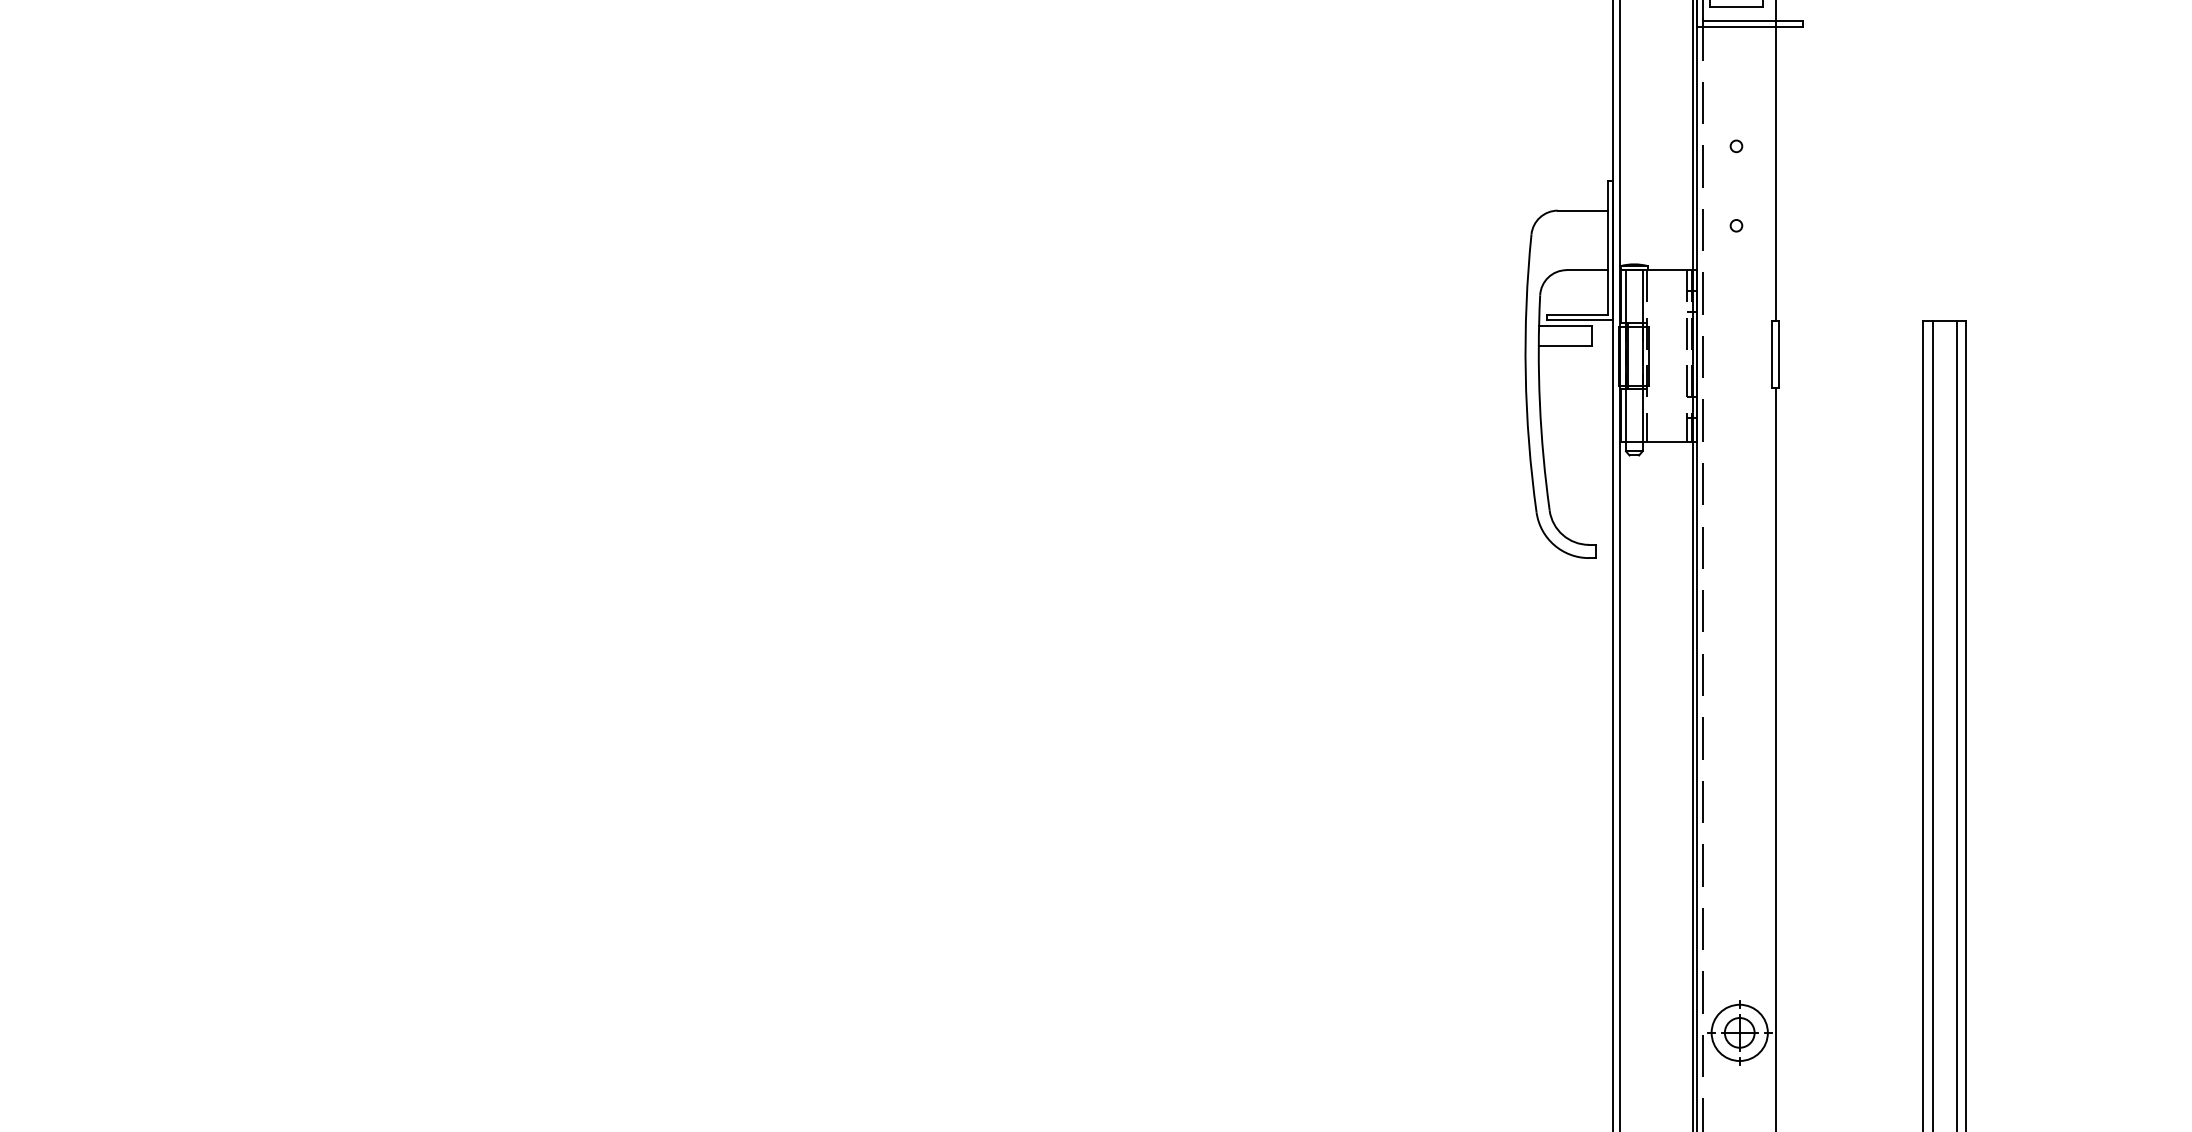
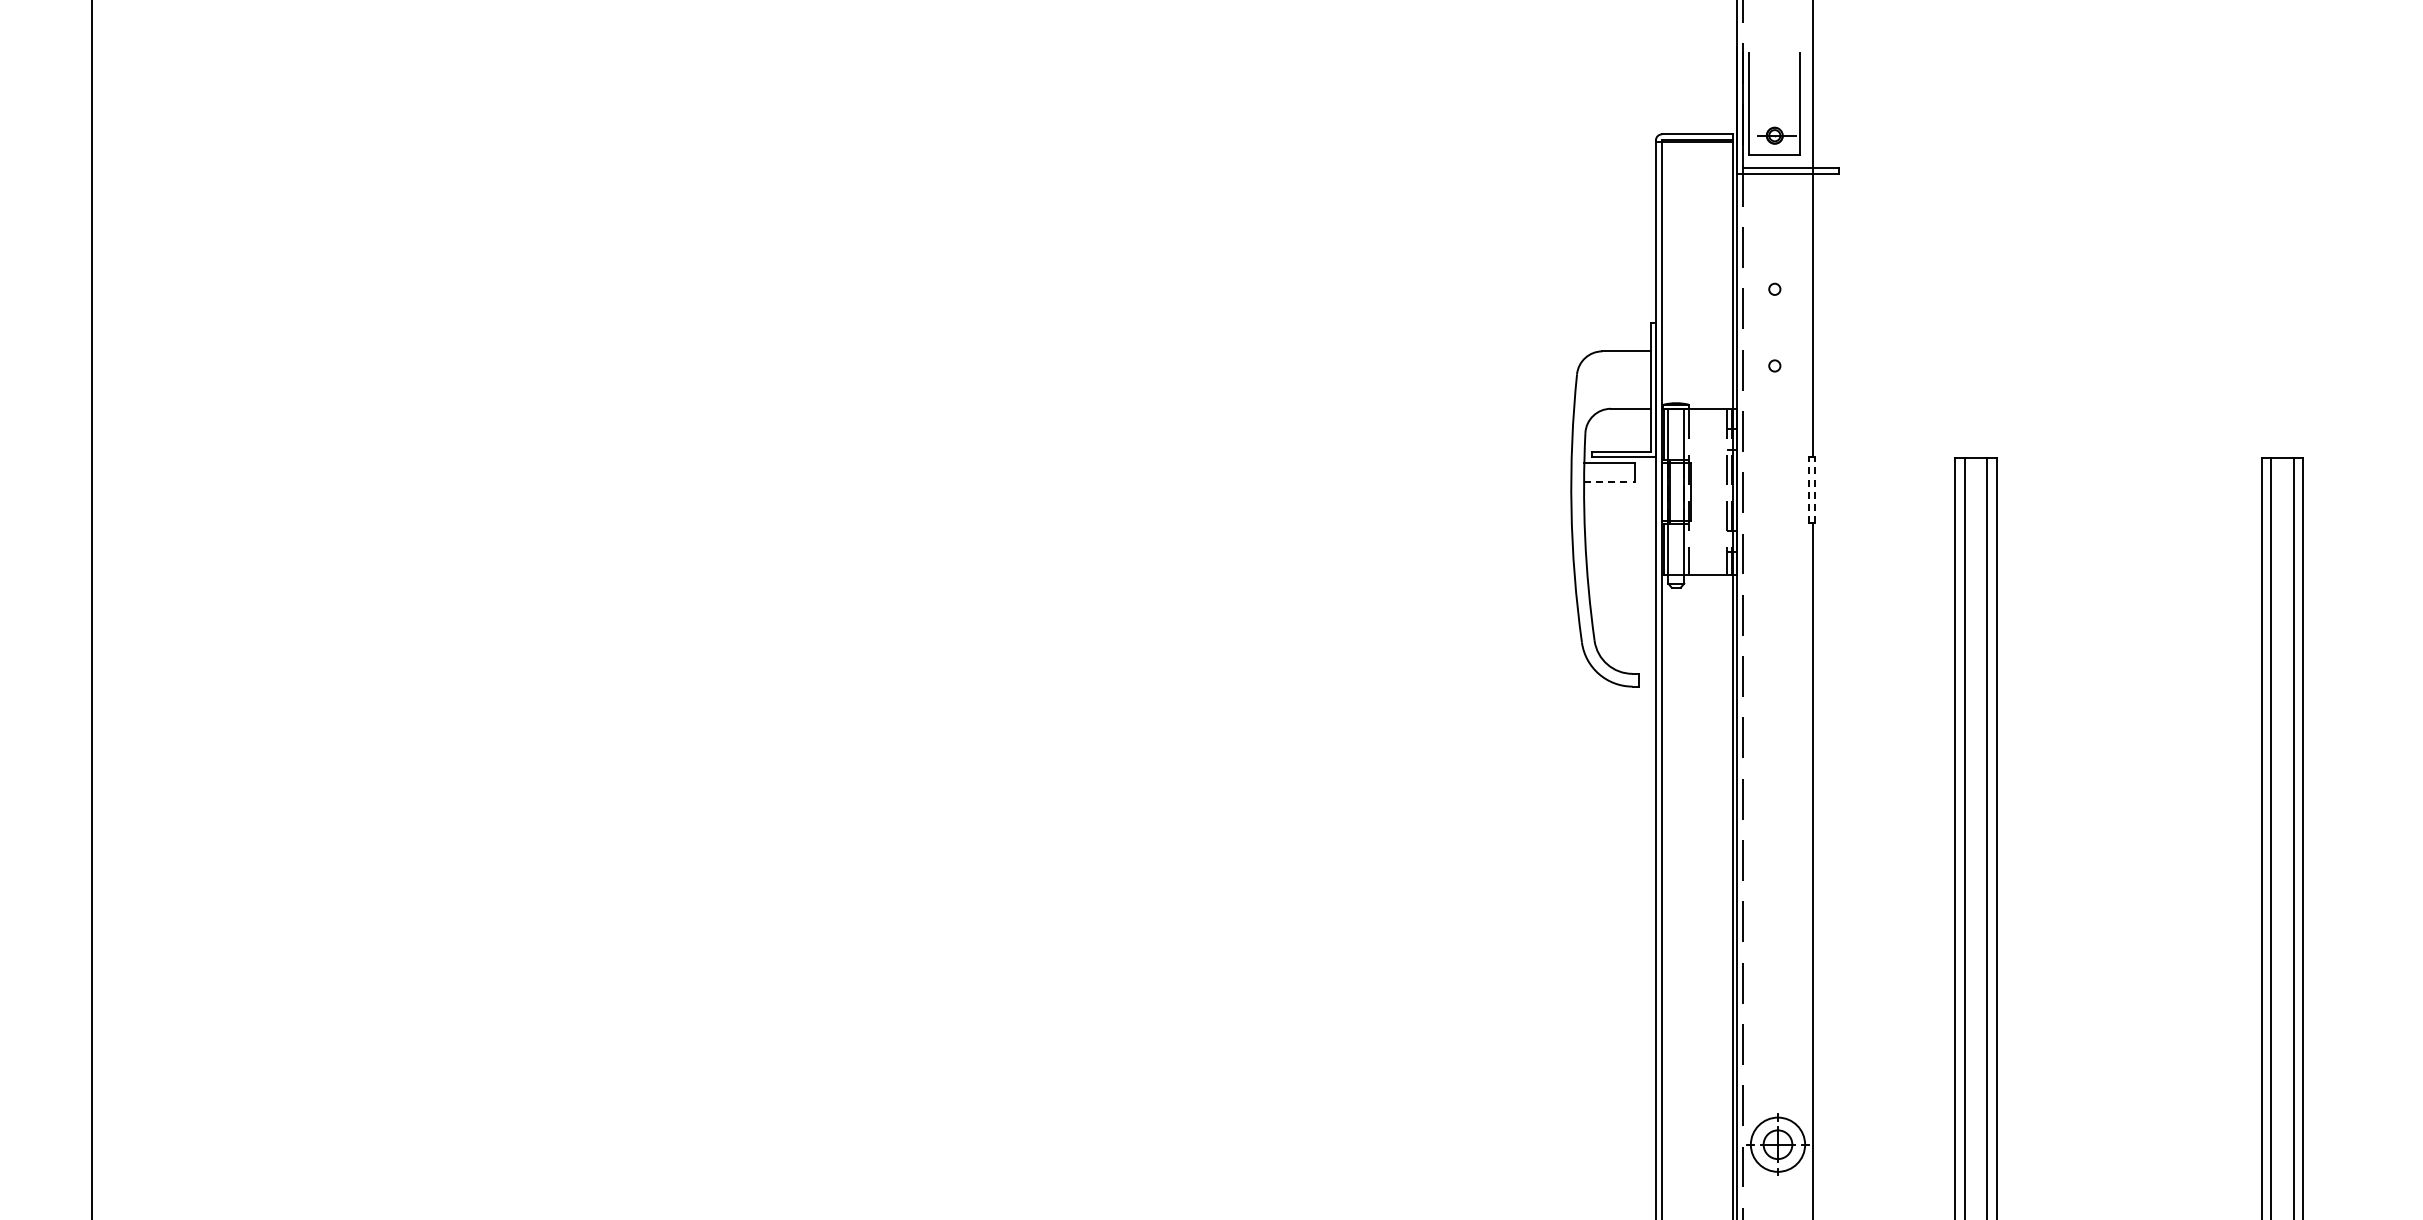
line: (1565, 346) -> (1609, 482), solid -> dashed
line: (1772, 354) -> (1809, 490), solid -> dashed
line: (1778, 354) -> (1815, 490), solid -> dashed

